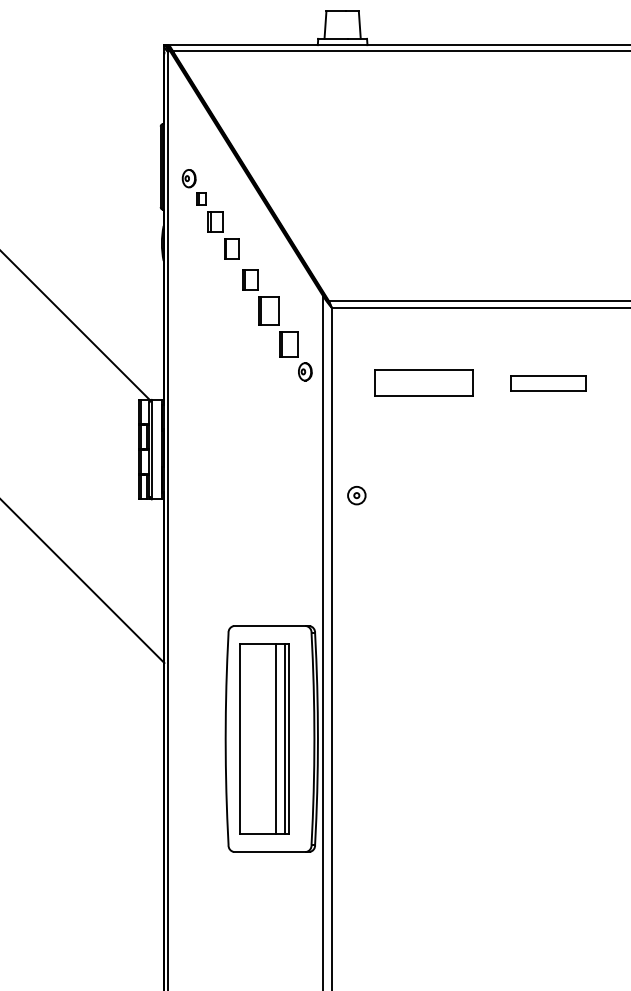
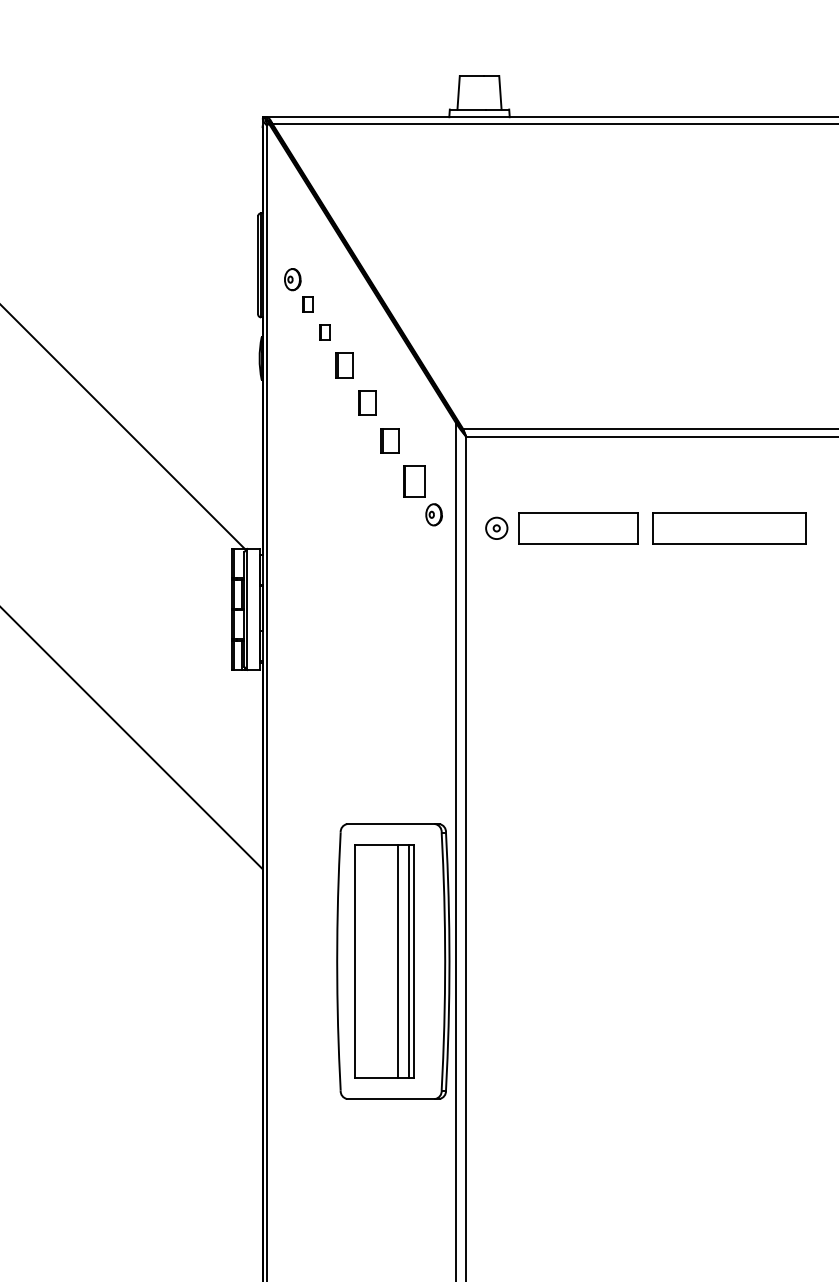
part: (215, 222) -> (324, 332), size x0.62
part: (268, 310) -> (389, 440), size x0.71
part: (548, 383) -> (729, 528), size x1.67
part: (356, 494) -> (496, 527), moved

